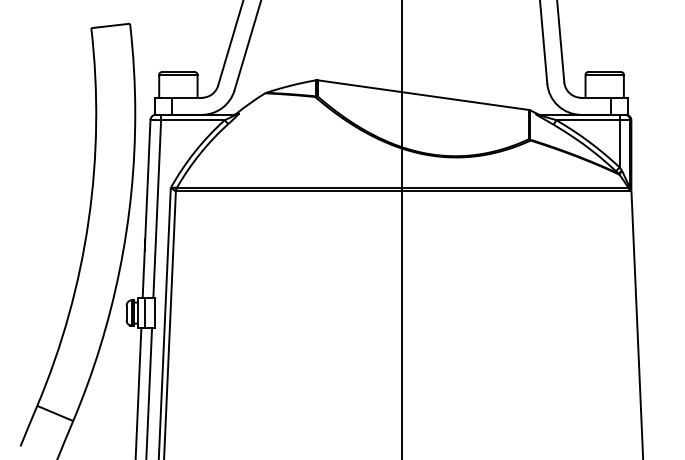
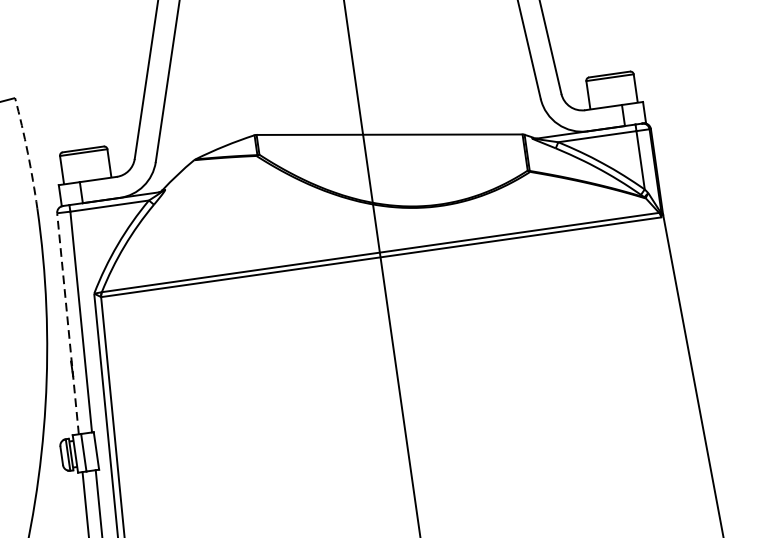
arc: (133, 68) -> (27, 152), solid -> dashed
line: (146, 208) -> (67, 323), solid -> dashed

